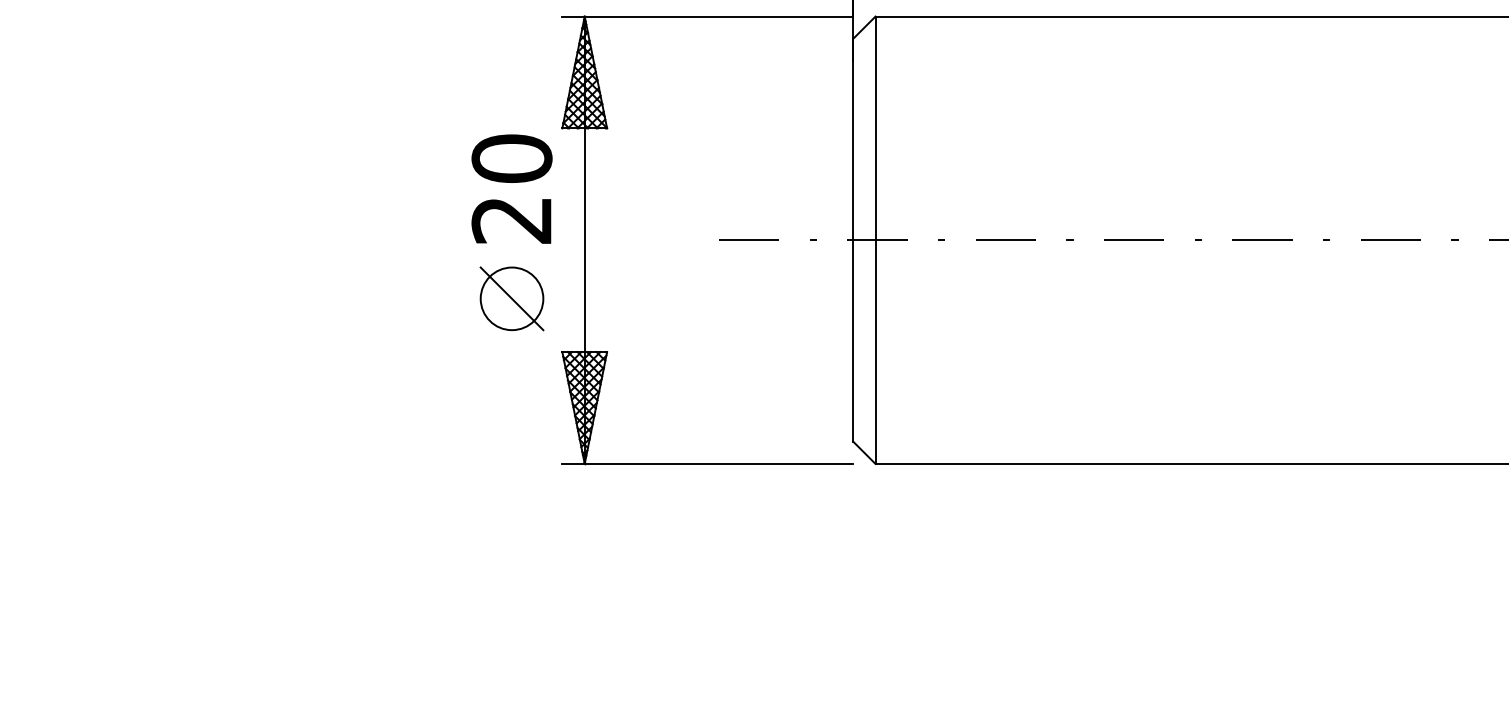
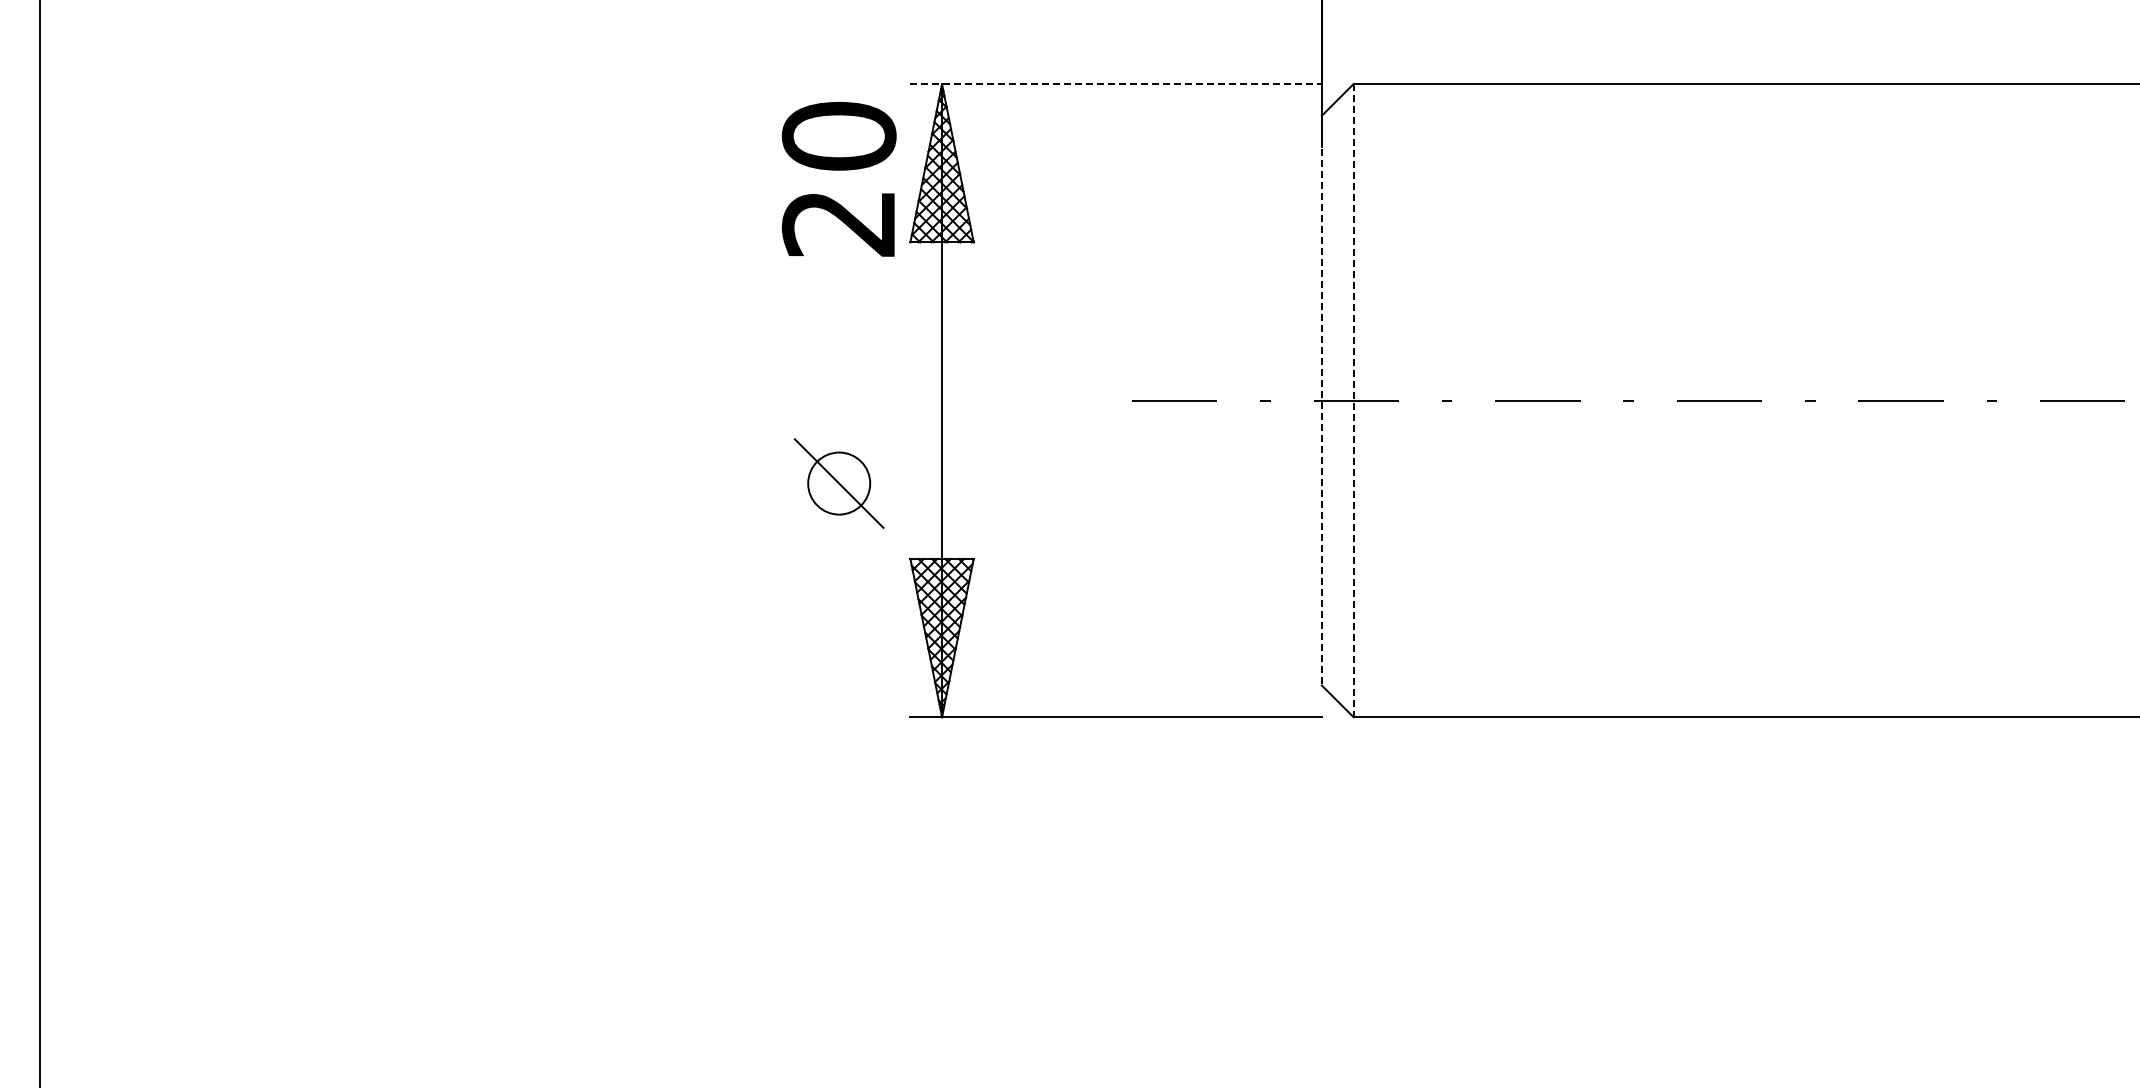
line: (707, 16) -> (1116, 84), solid -> dashed
text: (511, 189) -> (838, 179), moved
line: (852, 240) -> (1321, 400), solid -> dashed
line: (875, 240) -> (1353, 400), solid -> dashed
circle: (511, 298) -> (838, 483), size x0.7

